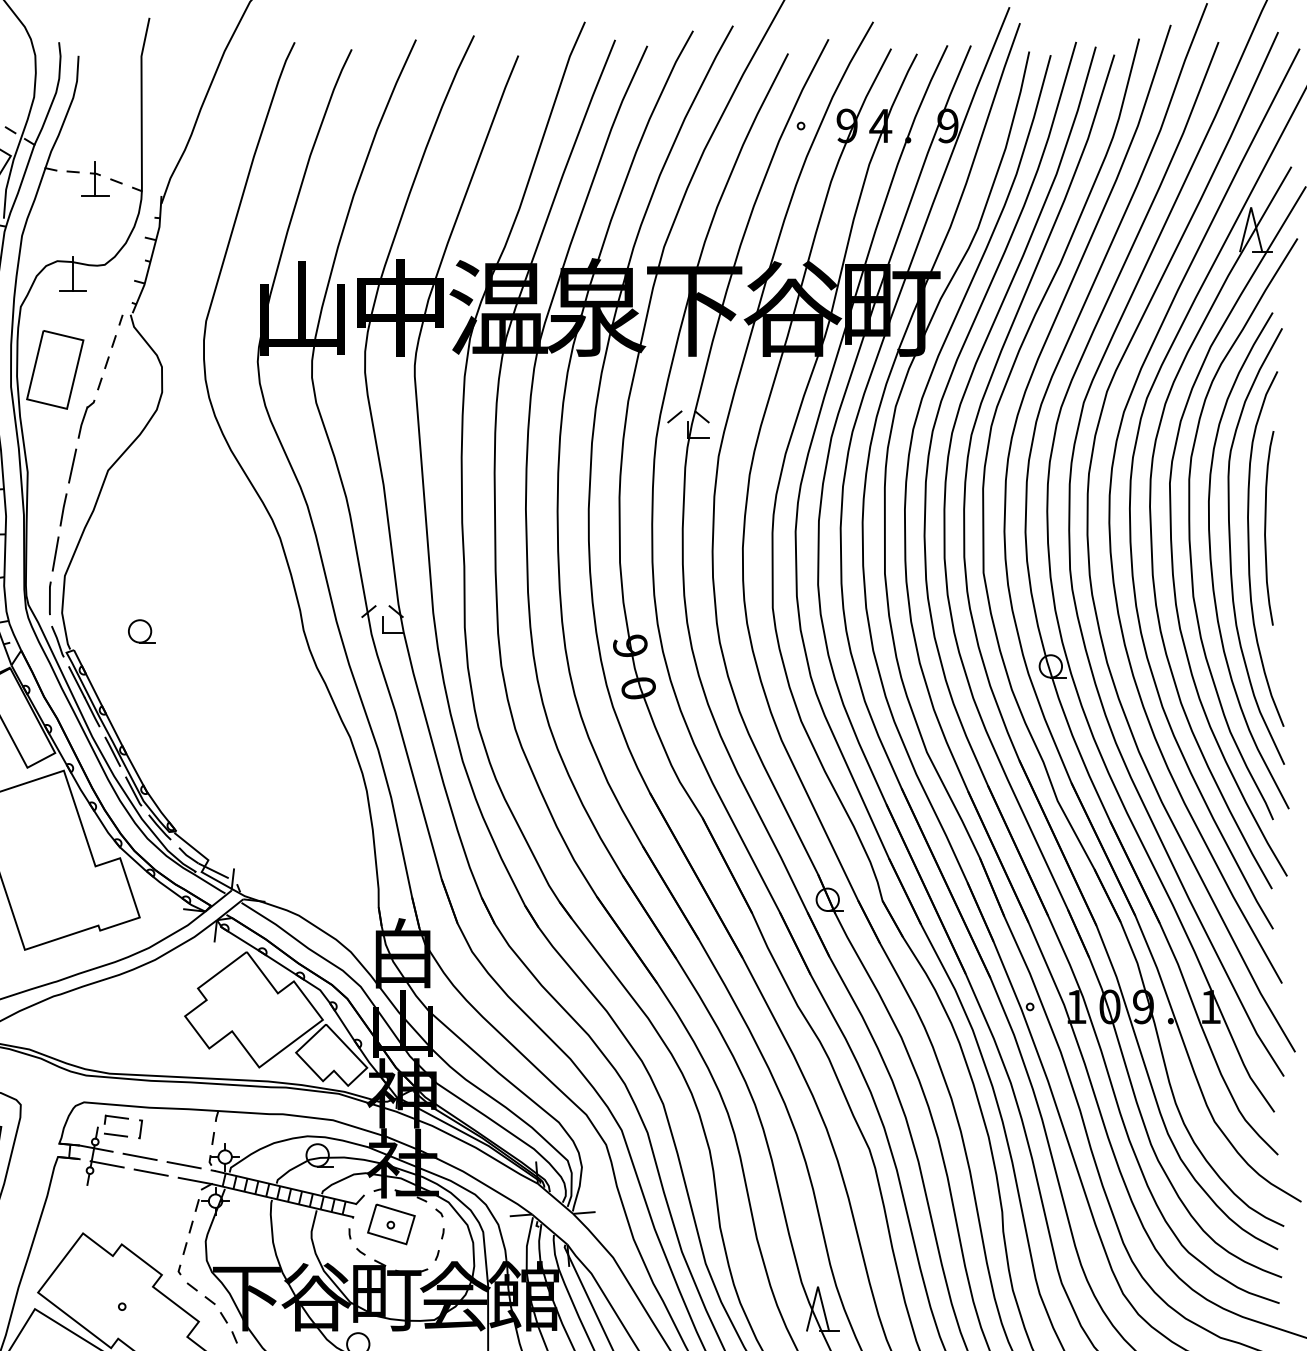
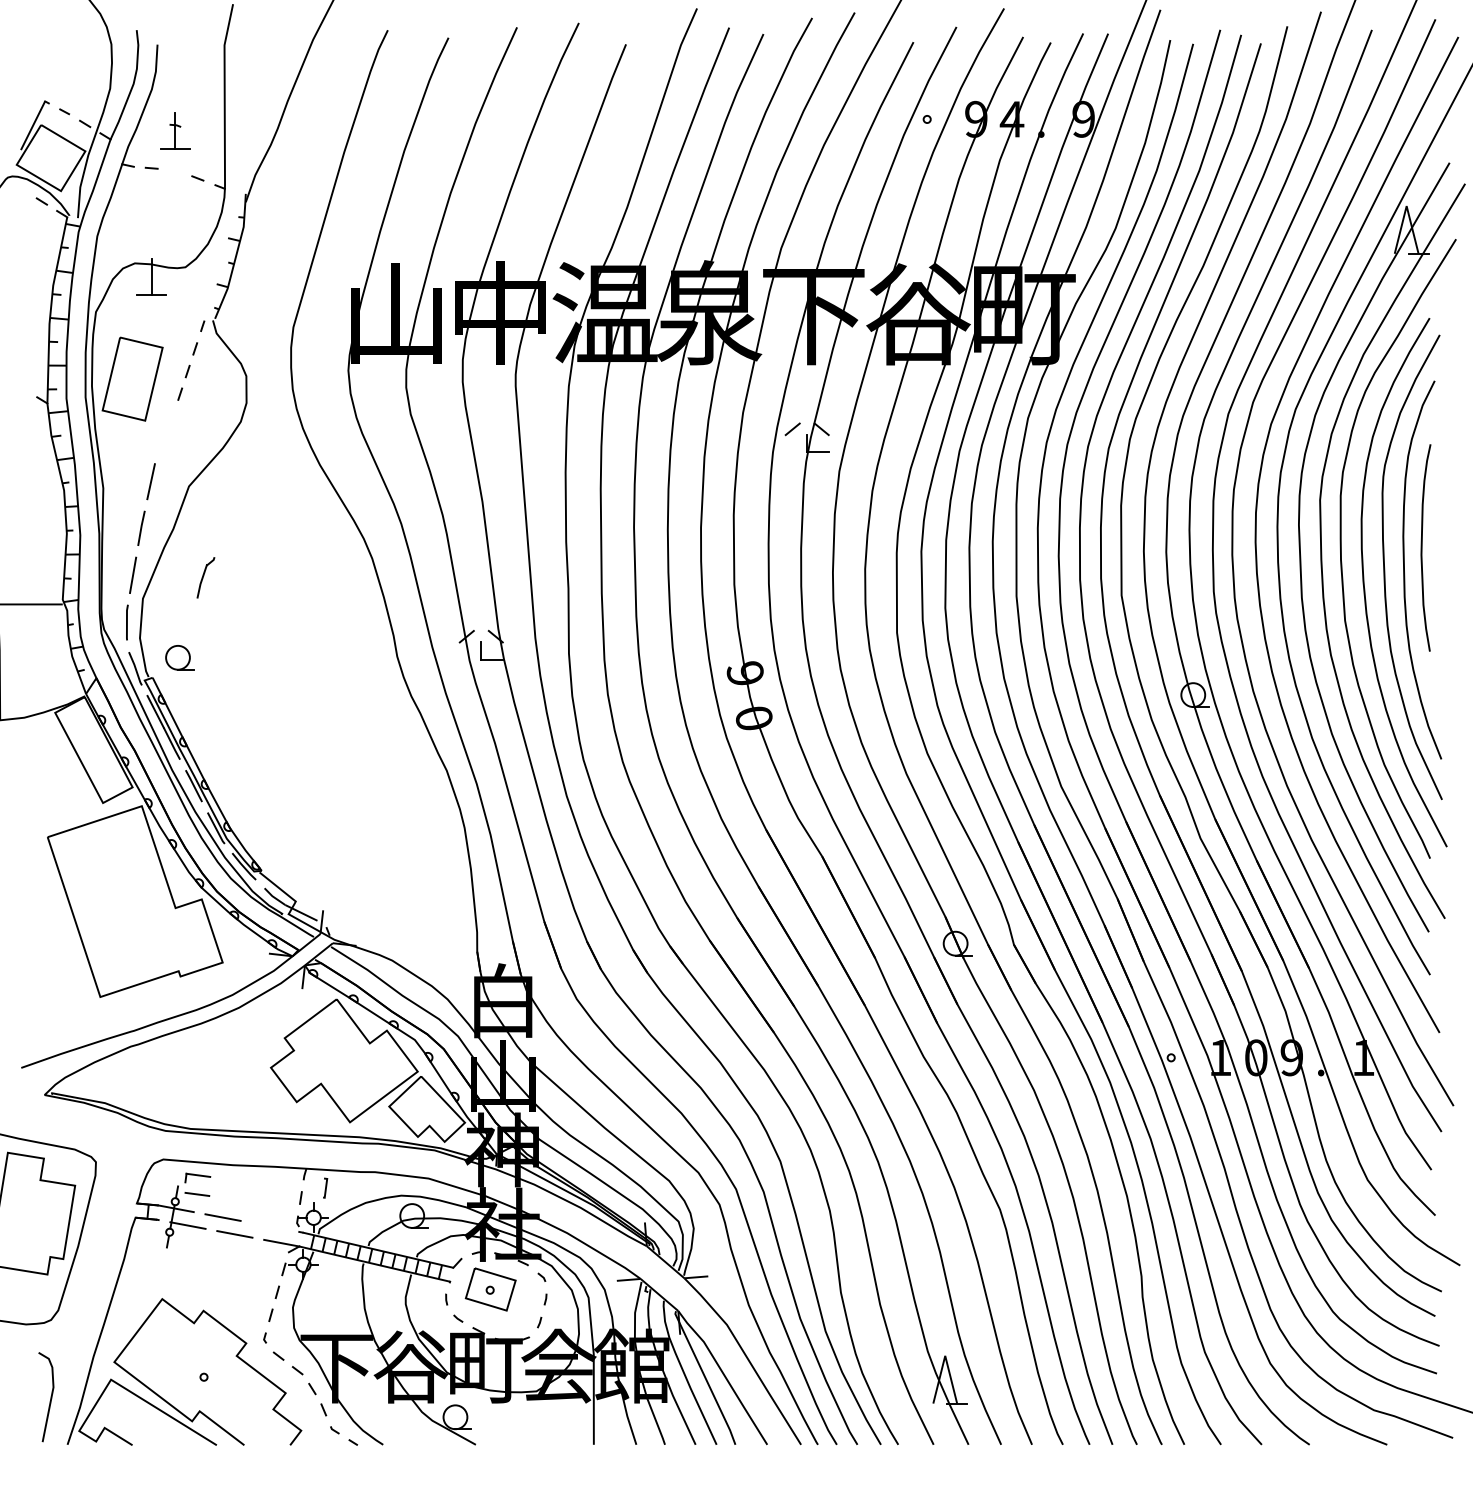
part: (95, 178) -> (175, 130), moved
part: (86, 418) -> (205, 577), moved
part: (141, 631) -> (179, 657), moved
line: (140, 1128) -> (325, 1187), moved
line: (183, 1165) -> (269, 1226), removed

